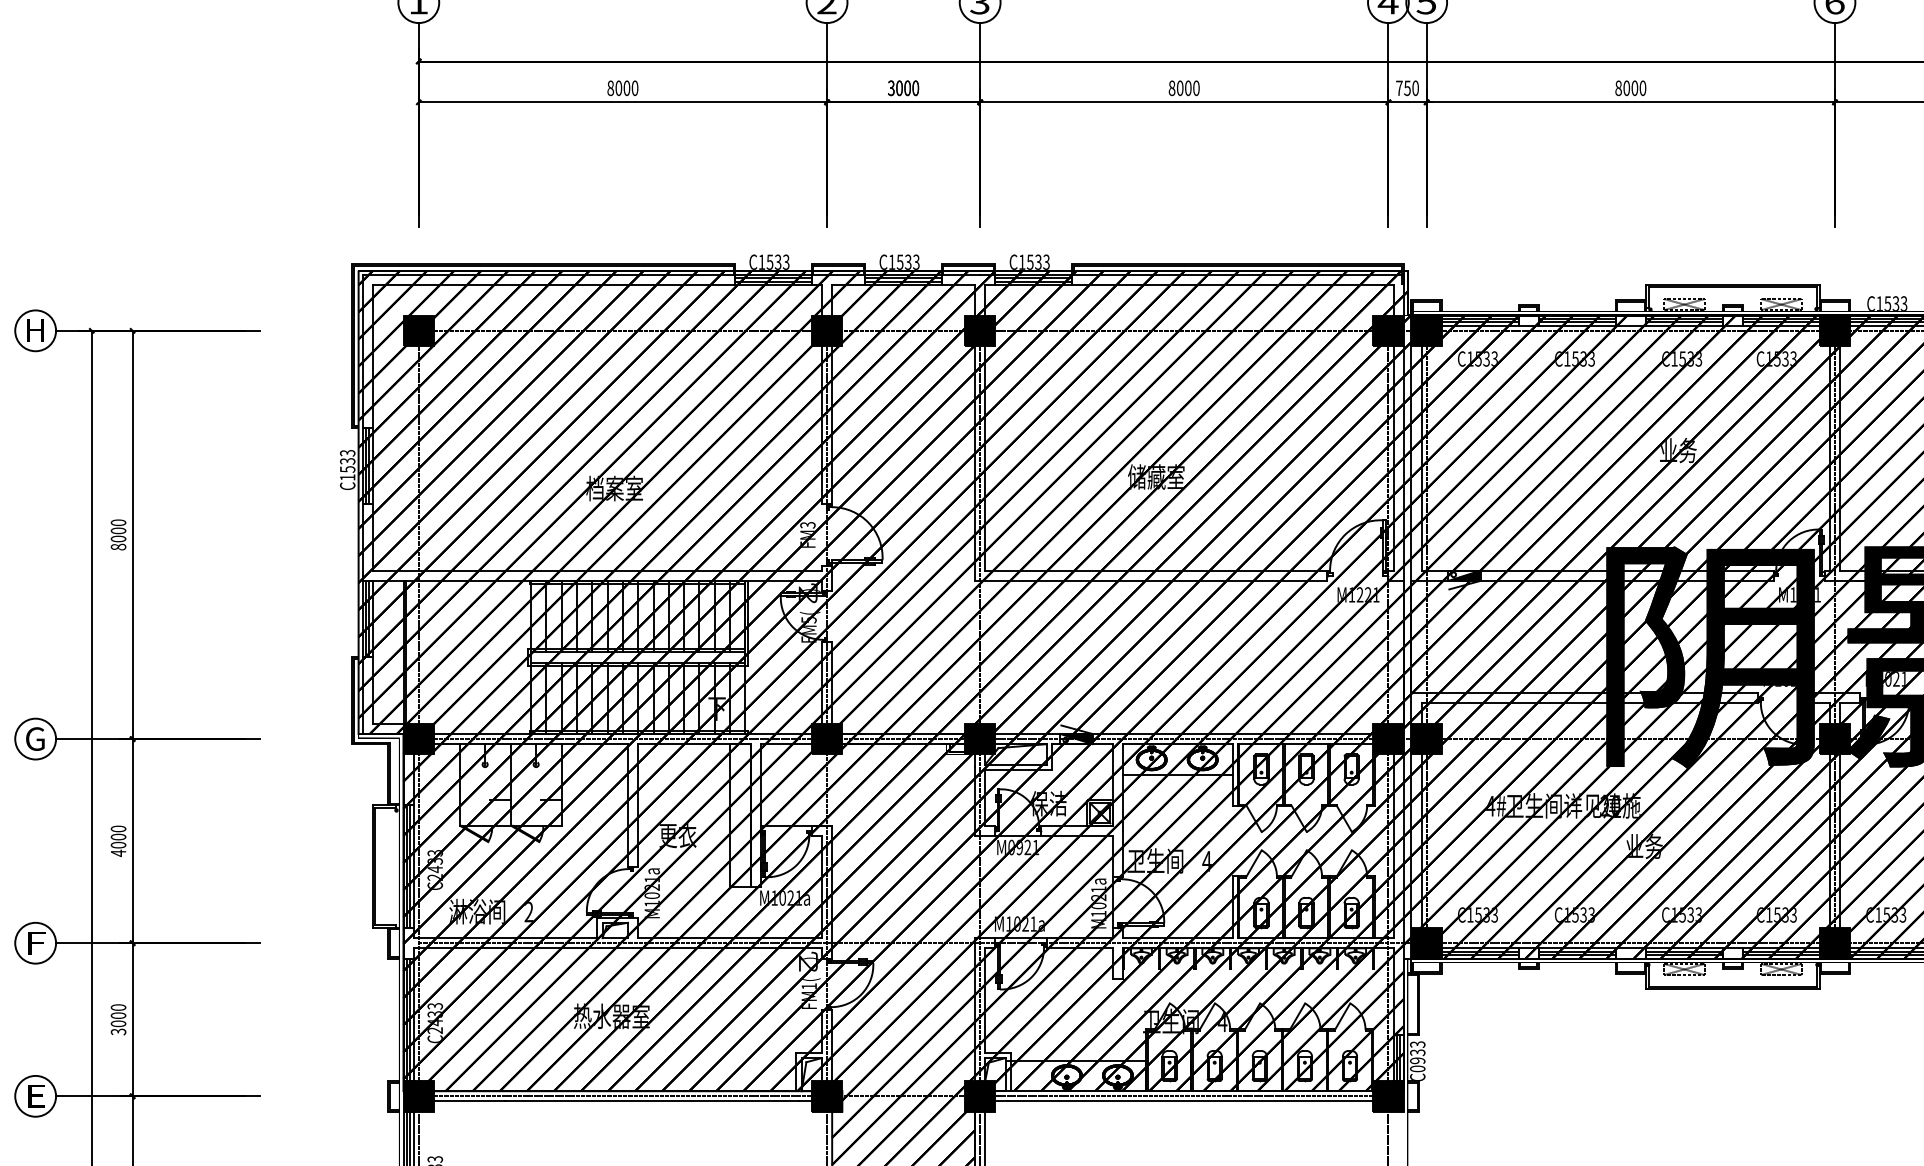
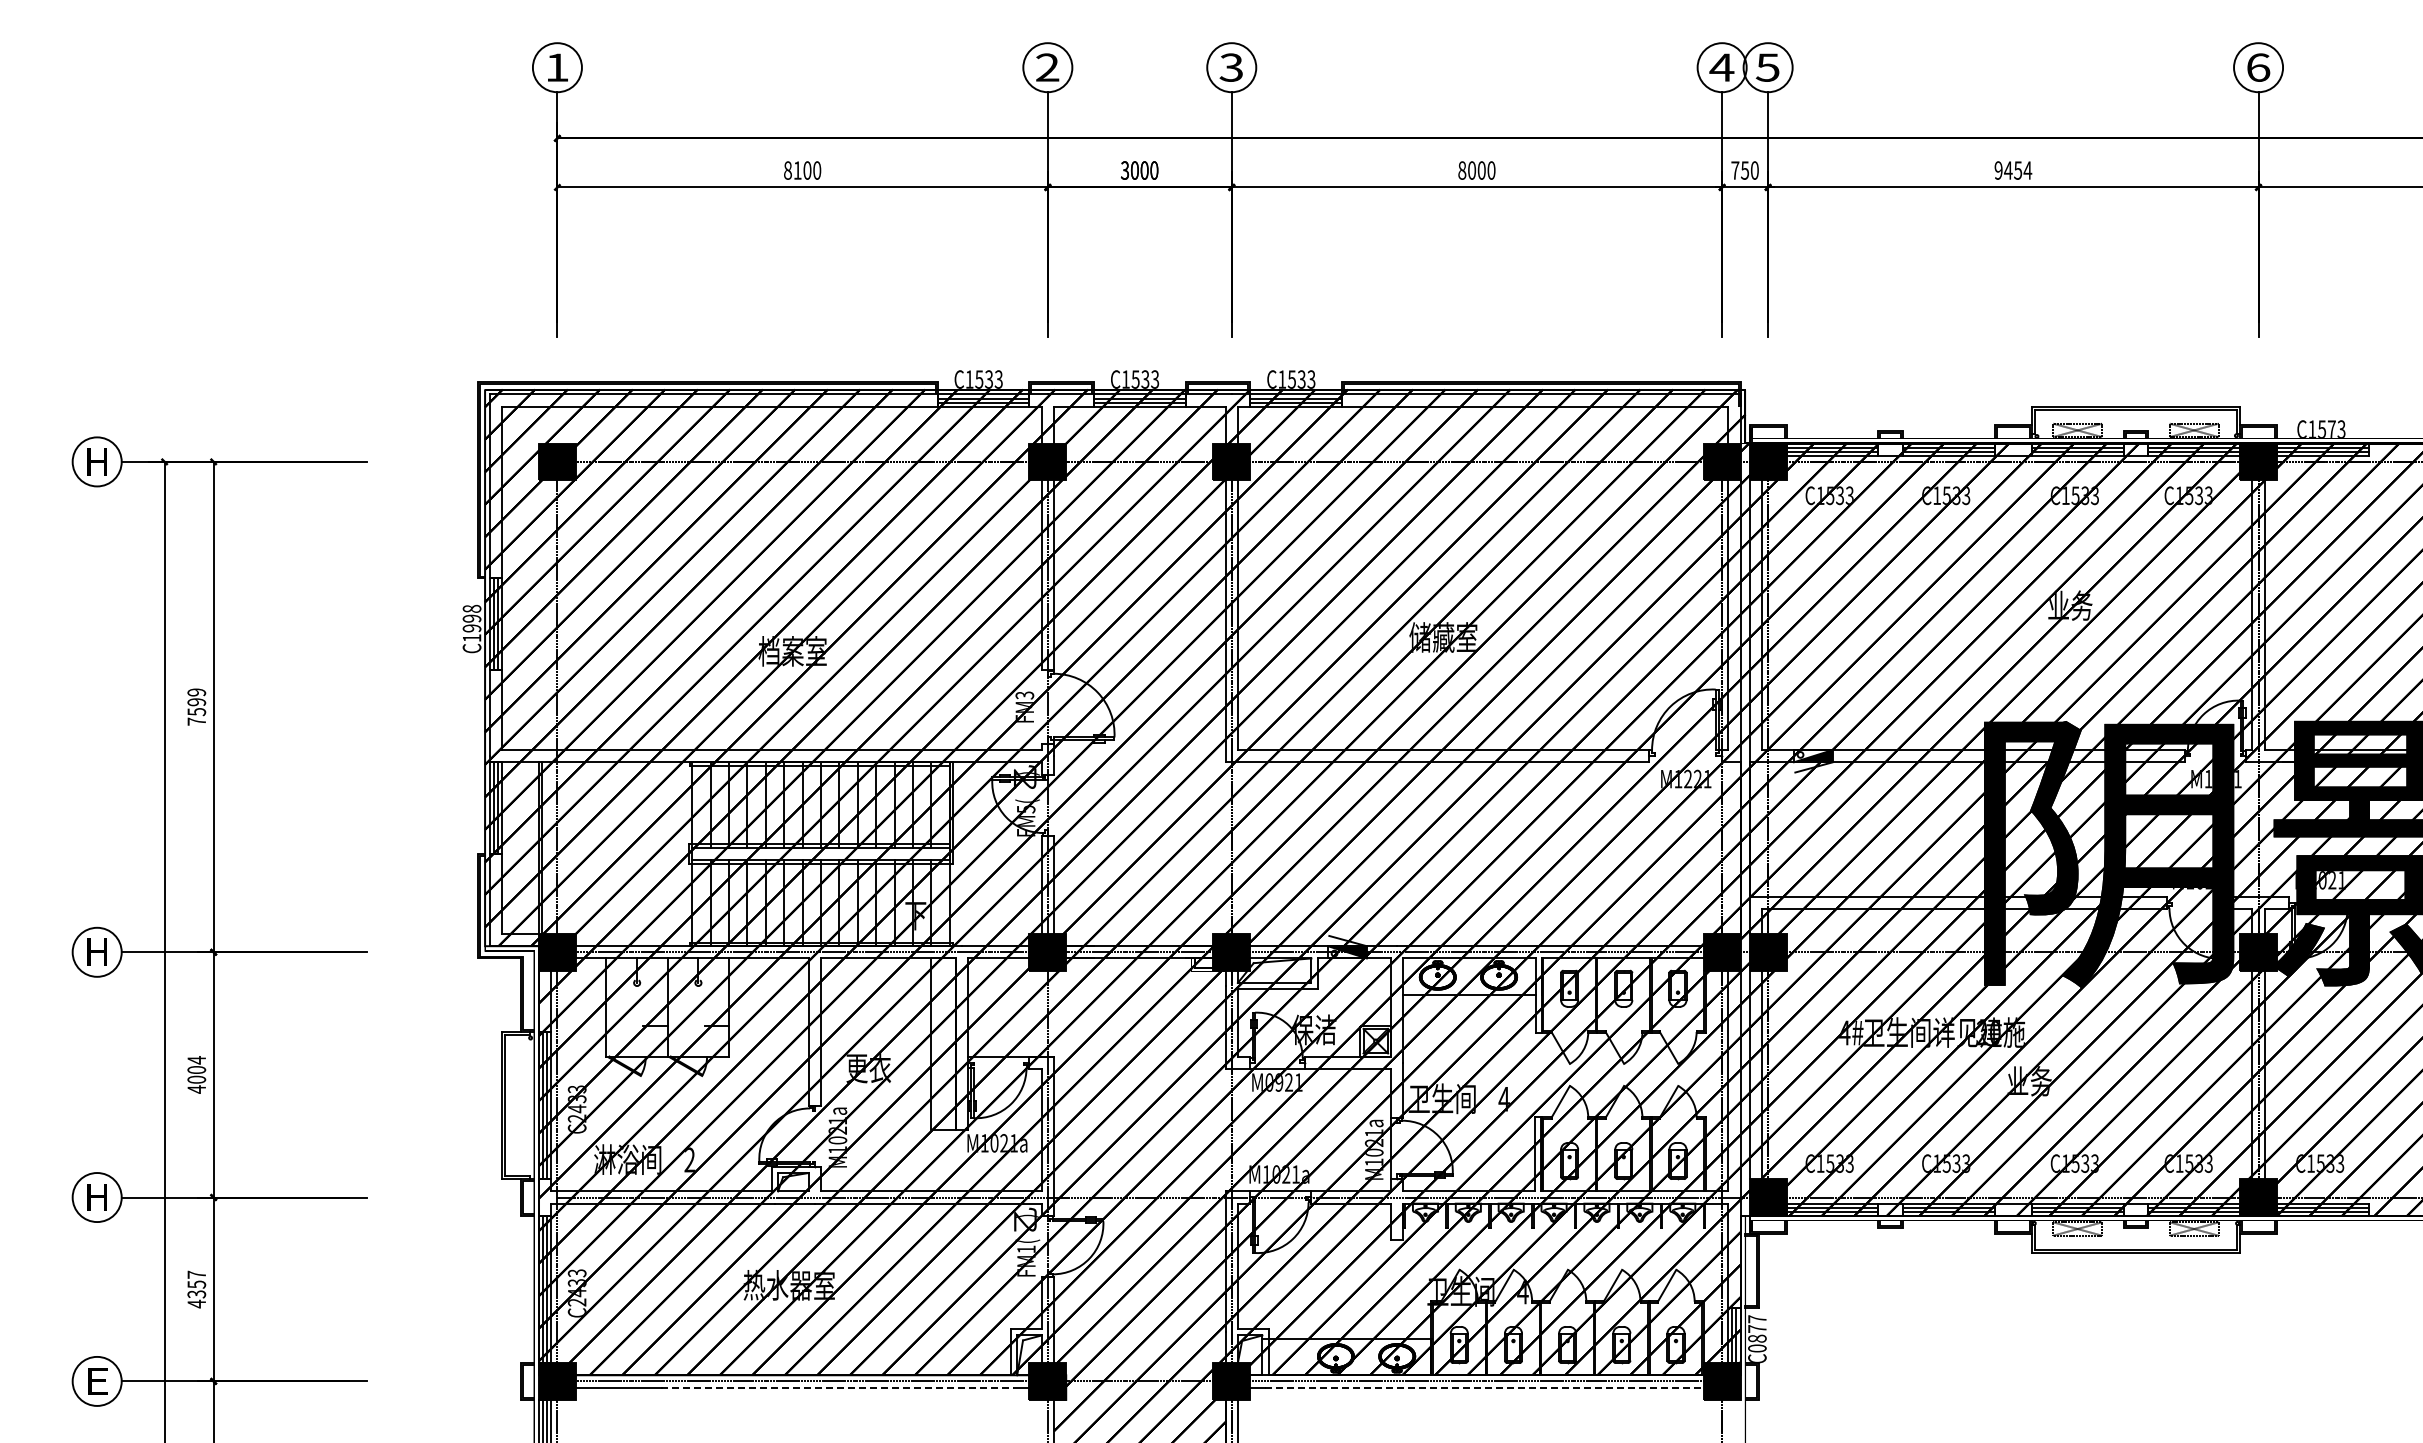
text: (618, 88) -> (797, 170), 8000 -> 8100
text: (1630, 88) -> (2013, 170), 8000 -> 9454
text: (1895, 303) -> (2331, 428), C1533 -> C1573
text: (347, 461) -> (471, 618), C1533 -> C1998
text: (118, 534) -> (196, 706), 8000 -> 7599
text: (35, 739) -> (96, 952), G -> H
text: (118, 829) -> (196, 1060), 4000 -> 4004
text: (36, 943) -> (98, 1197), F -> H
text: (118, 1019) -> (196, 1289), 3000 -> 4357
text: (1417, 1052) -> (1757, 1328), C0933 -> C0877
line: (651, 1101) -> (837, 1387), solid -> dashed
line: (1191, 1101) -> (1485, 1387), solid -> dashed

